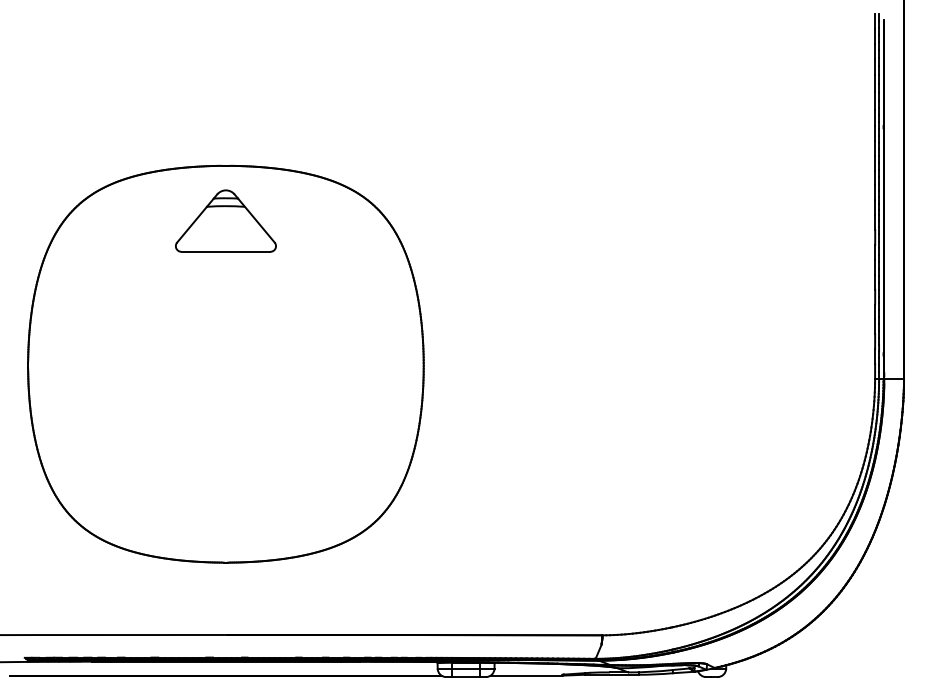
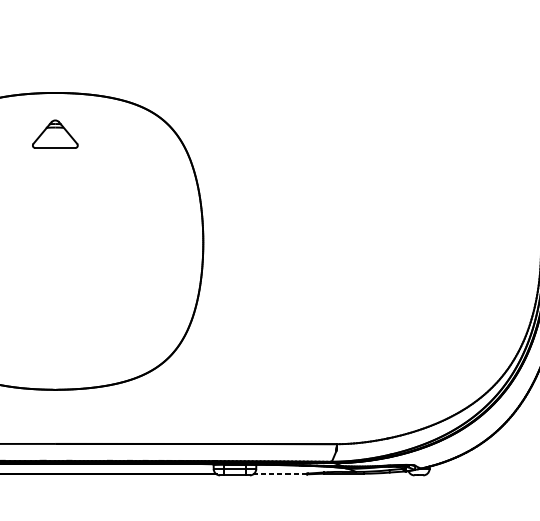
part: (225, 220) -> (54, 133), size x0.6
line: (526, 675) -> (280, 474), solid -> dashed

